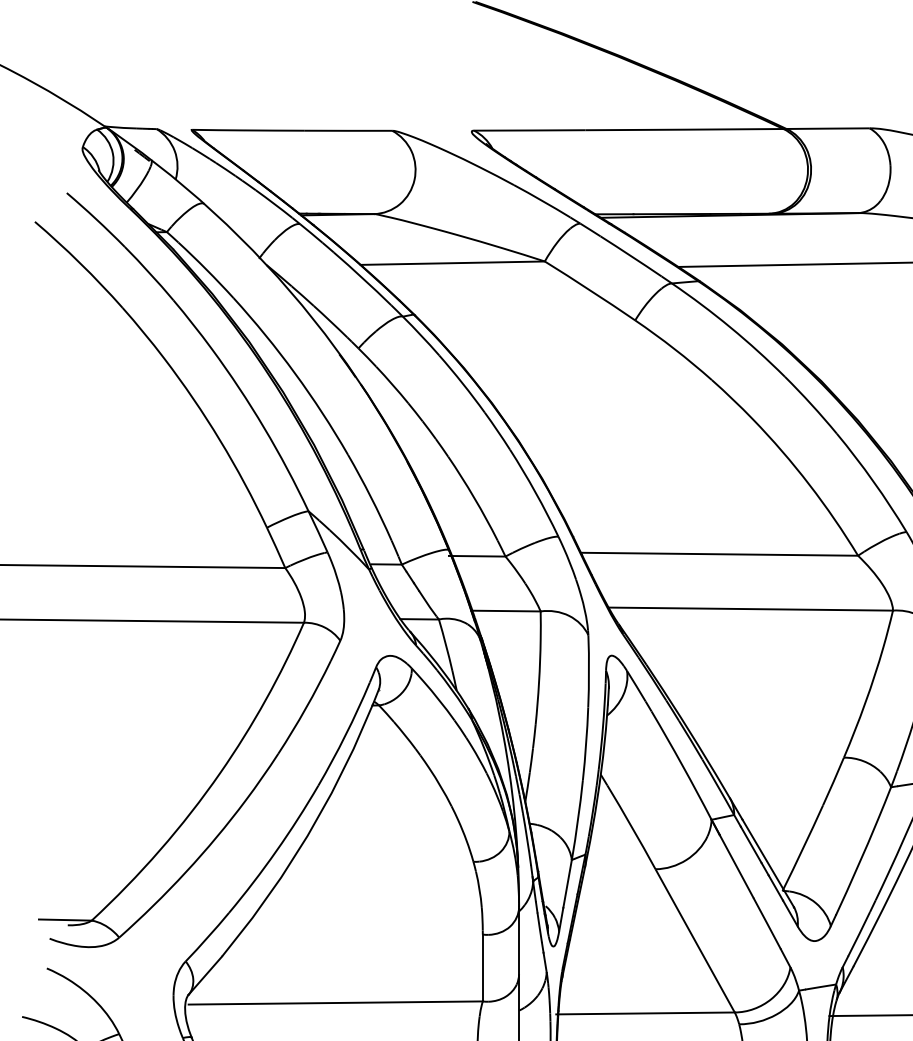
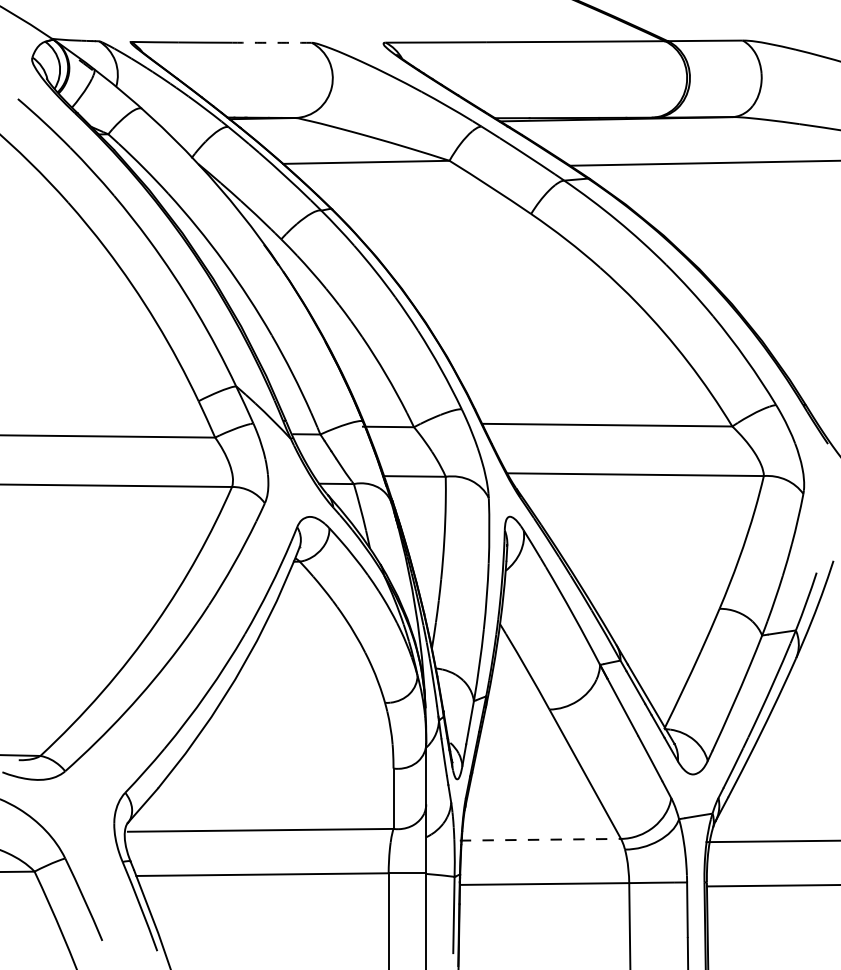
arc: (348, 130) -> (272, 42), solid -> dashed
line: (645, 1013) -> (540, 839), solid -> dashed

